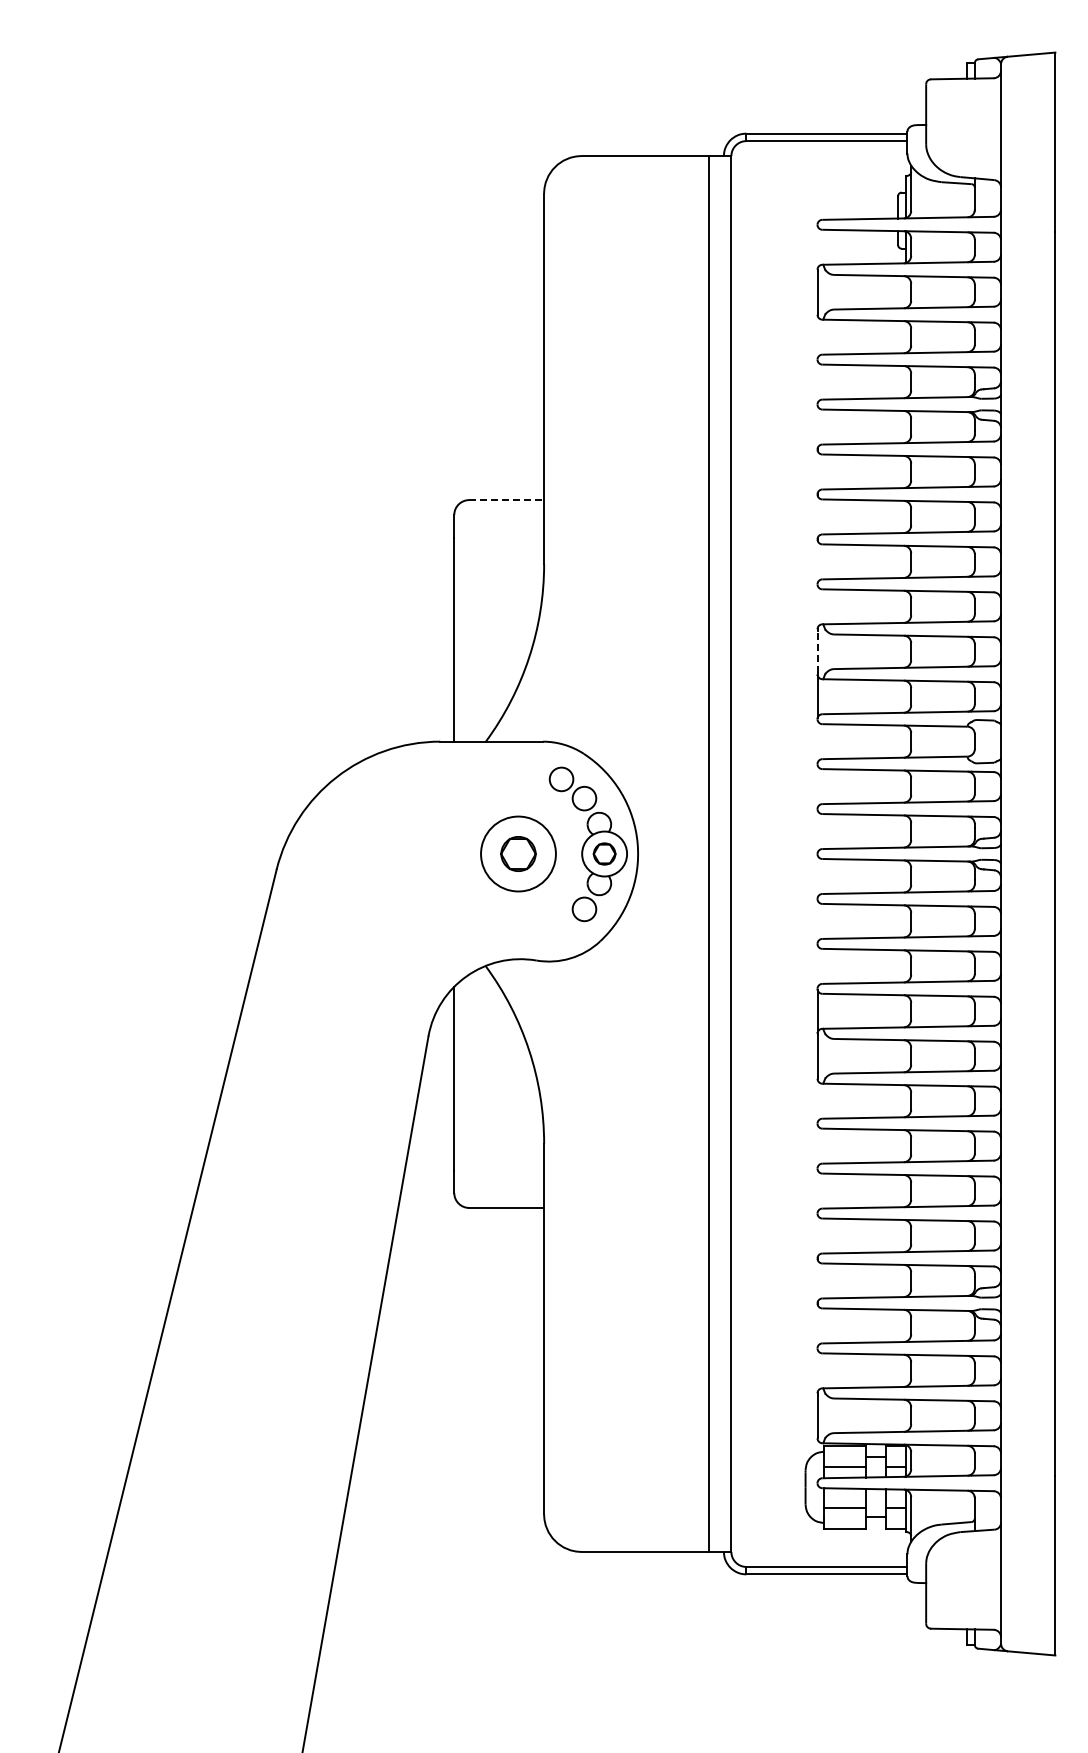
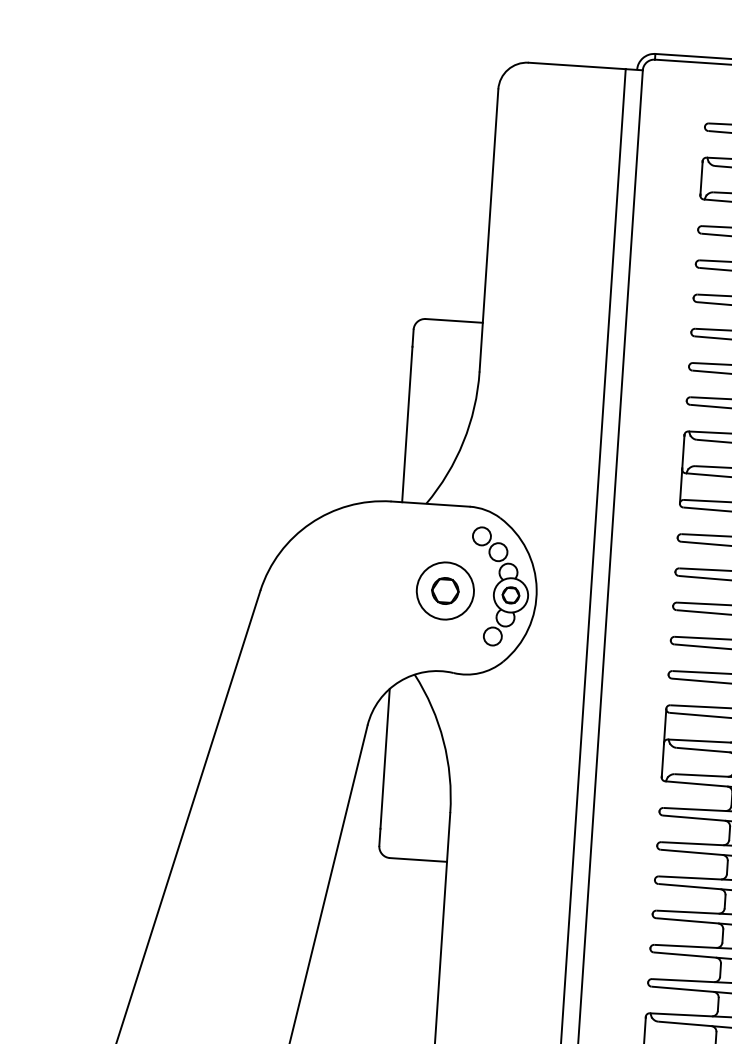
line: (507, 500) -> (454, 321), dashed -> solid
line: (817, 651) -> (683, 451), dashed -> solid

